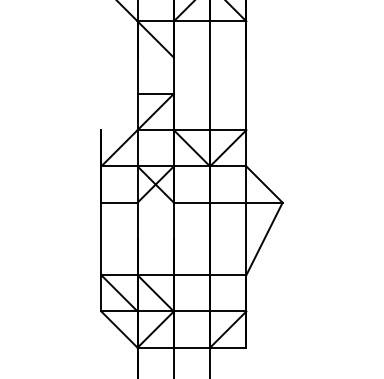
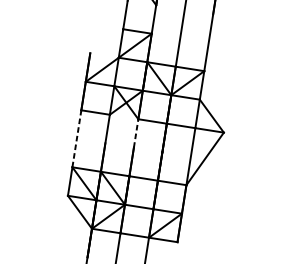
line: (173, 220) -> (135, 133), solid -> dashed
line: (101, 238) -> (77, 138), solid -> dashed

